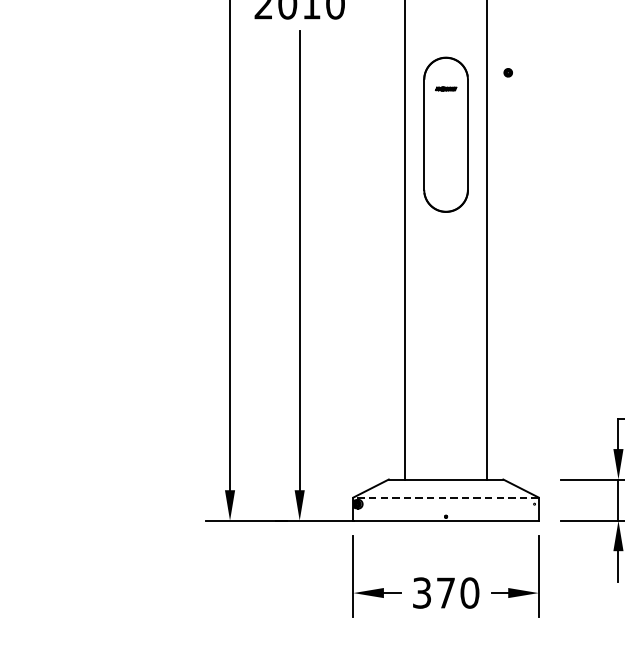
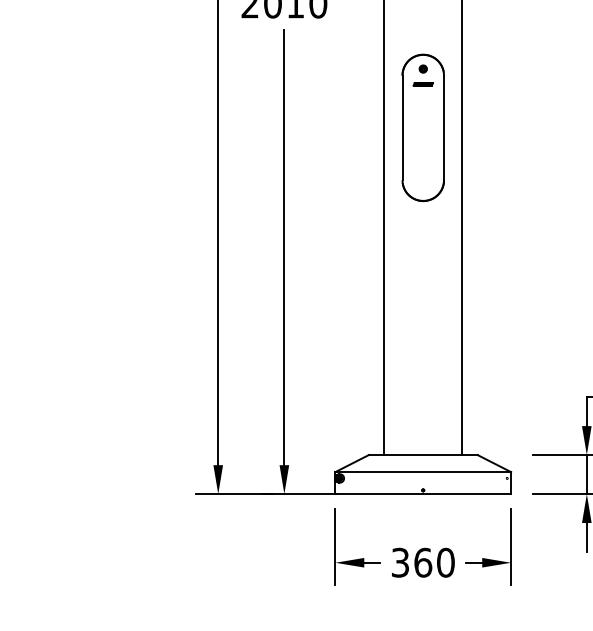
part: (507, 72) -> (422, 68), moved
line: (446, 497) -> (423, 472), dashed -> solid
text: (446, 592) -> (423, 562), 370 -> 360

